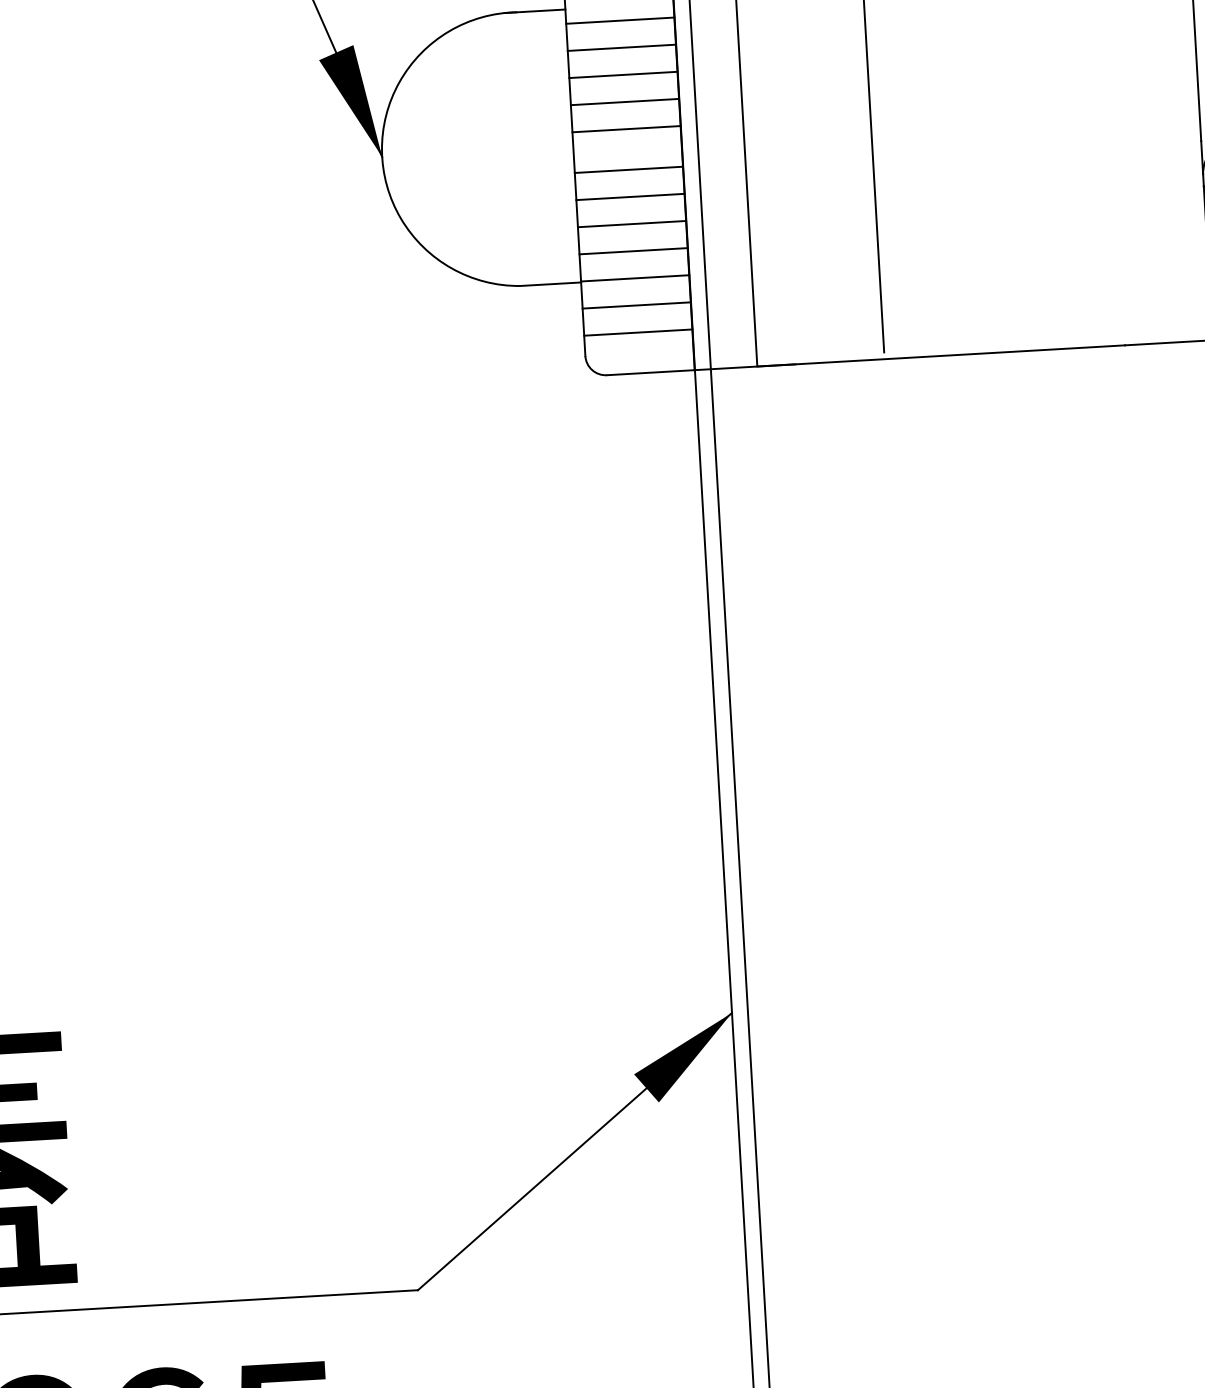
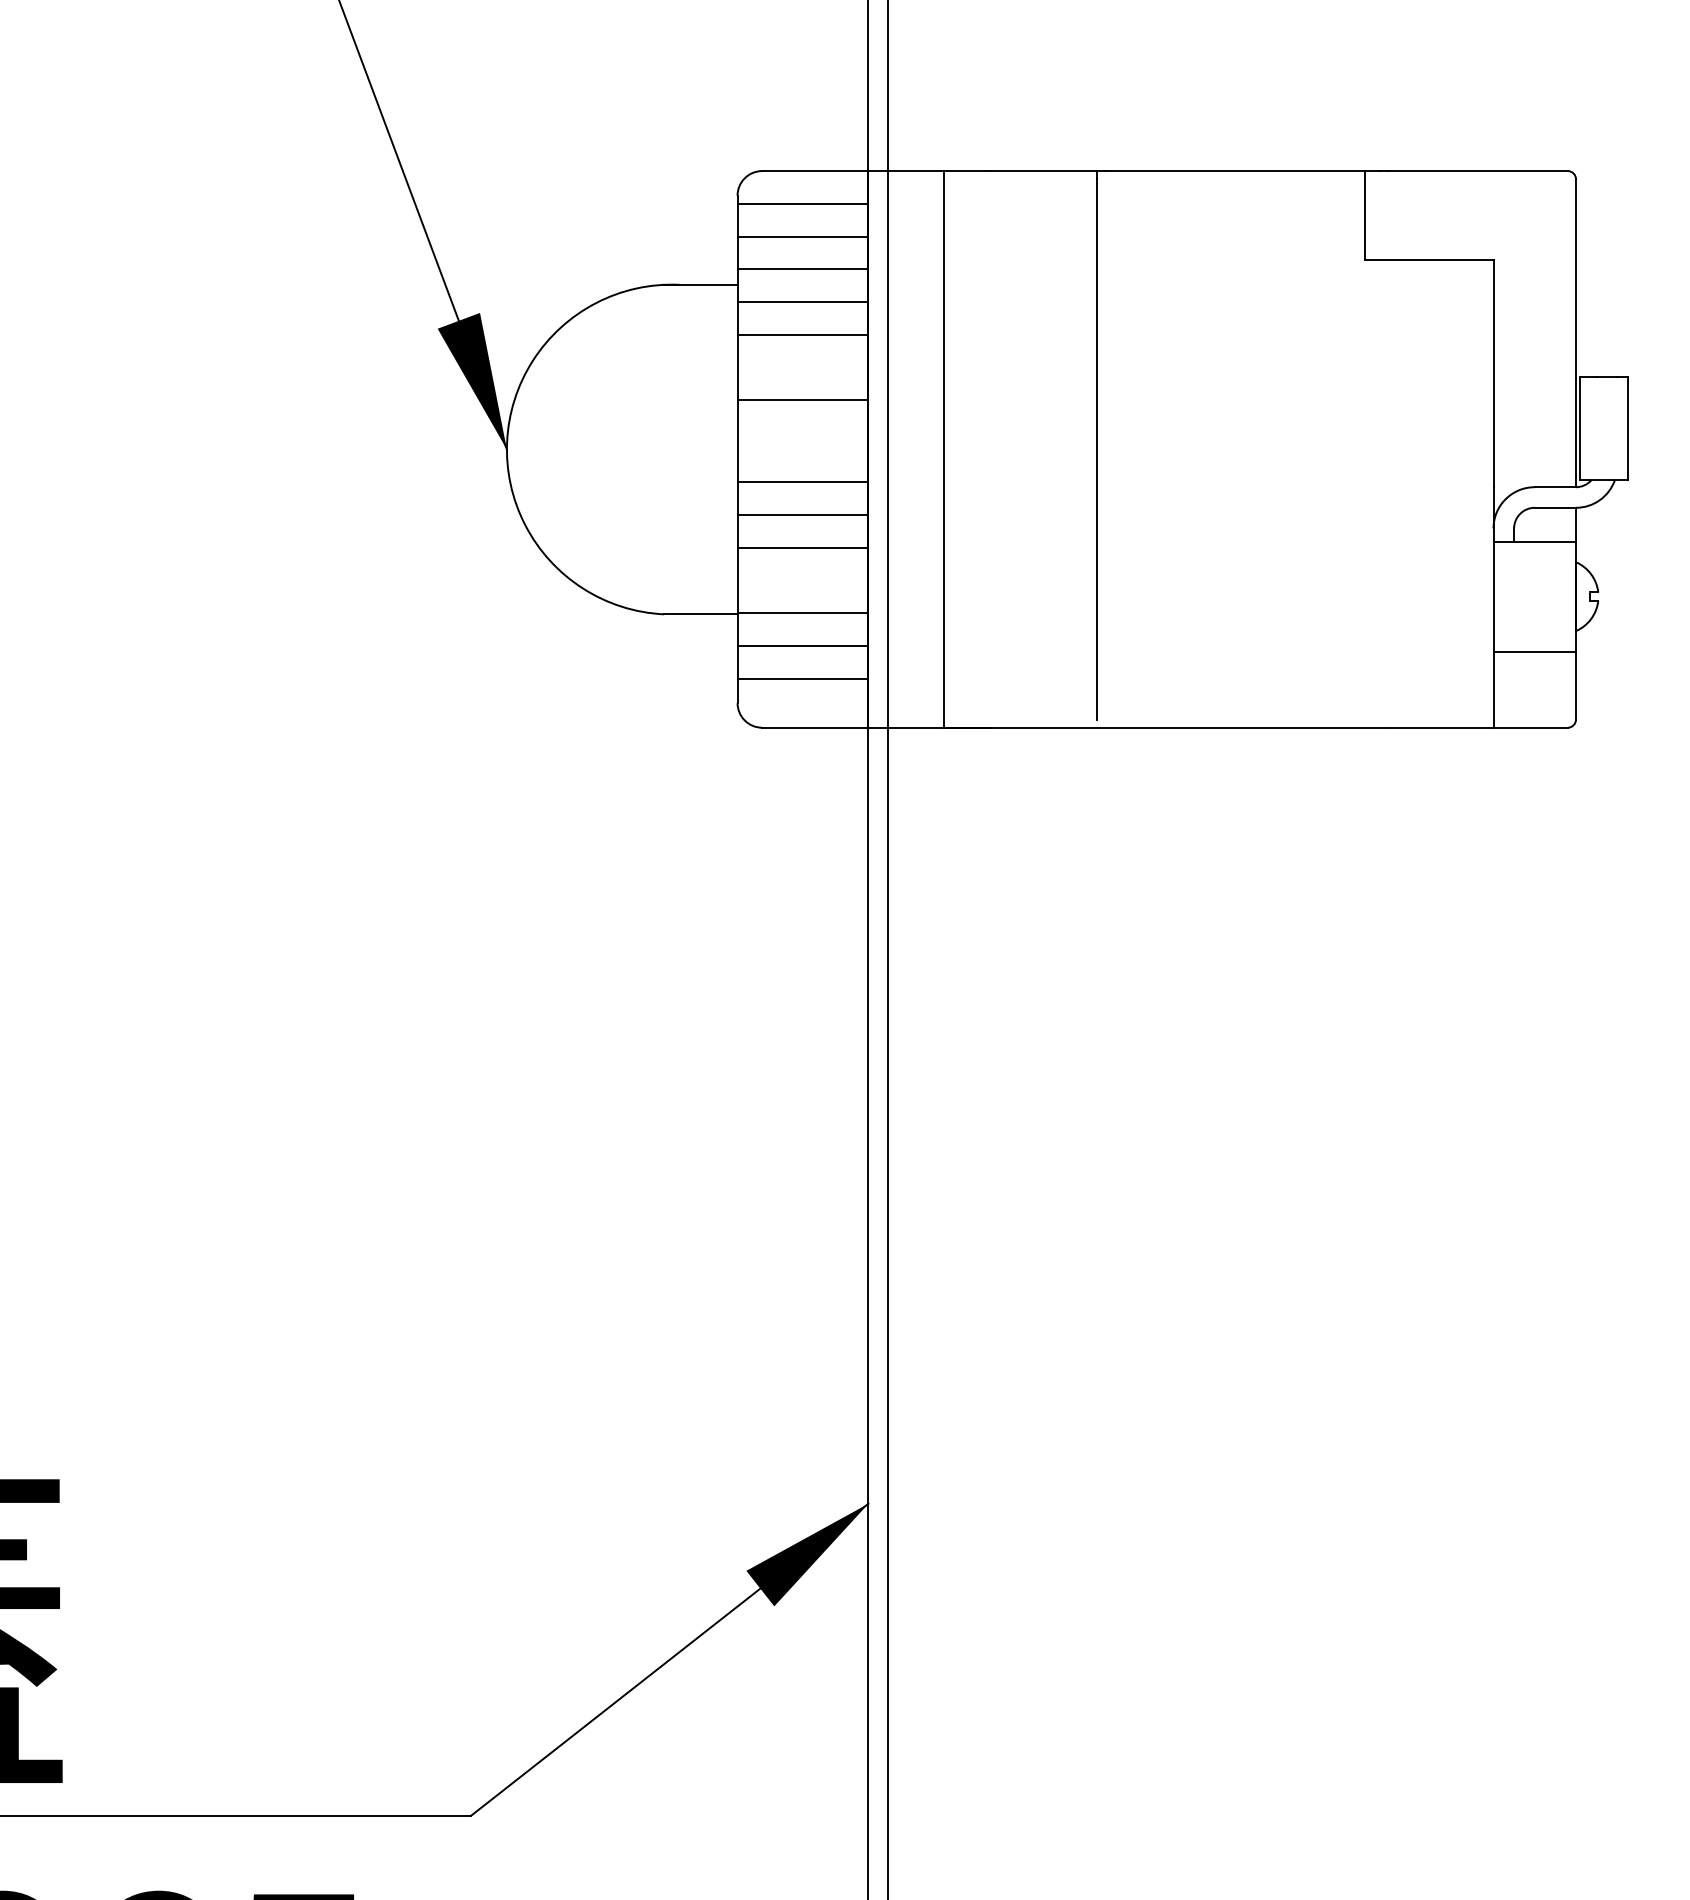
line: (623, 74) -> (802, 367), removed
line: (626, 129) -> (802, 433), removed
line: (633, 251) -> (802, 580), removed

